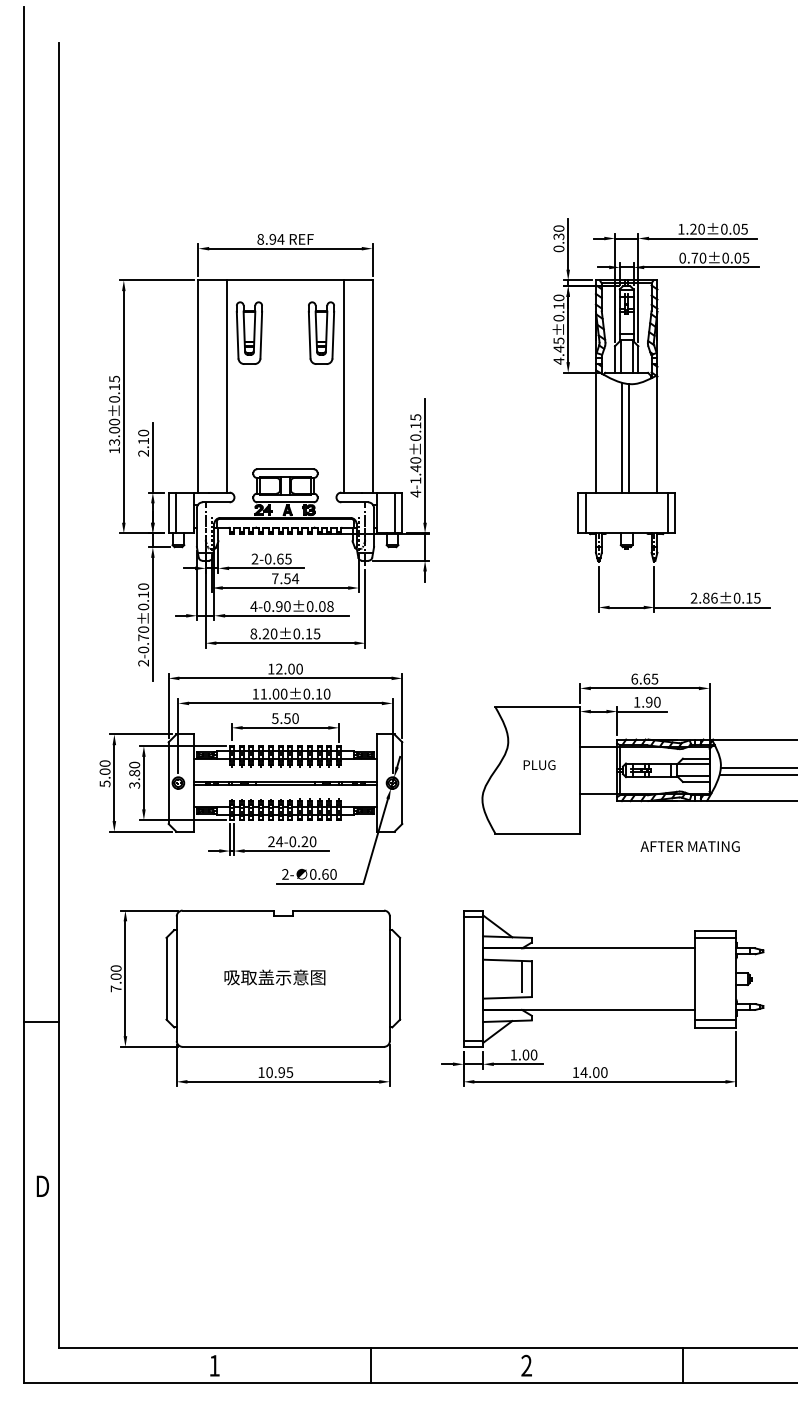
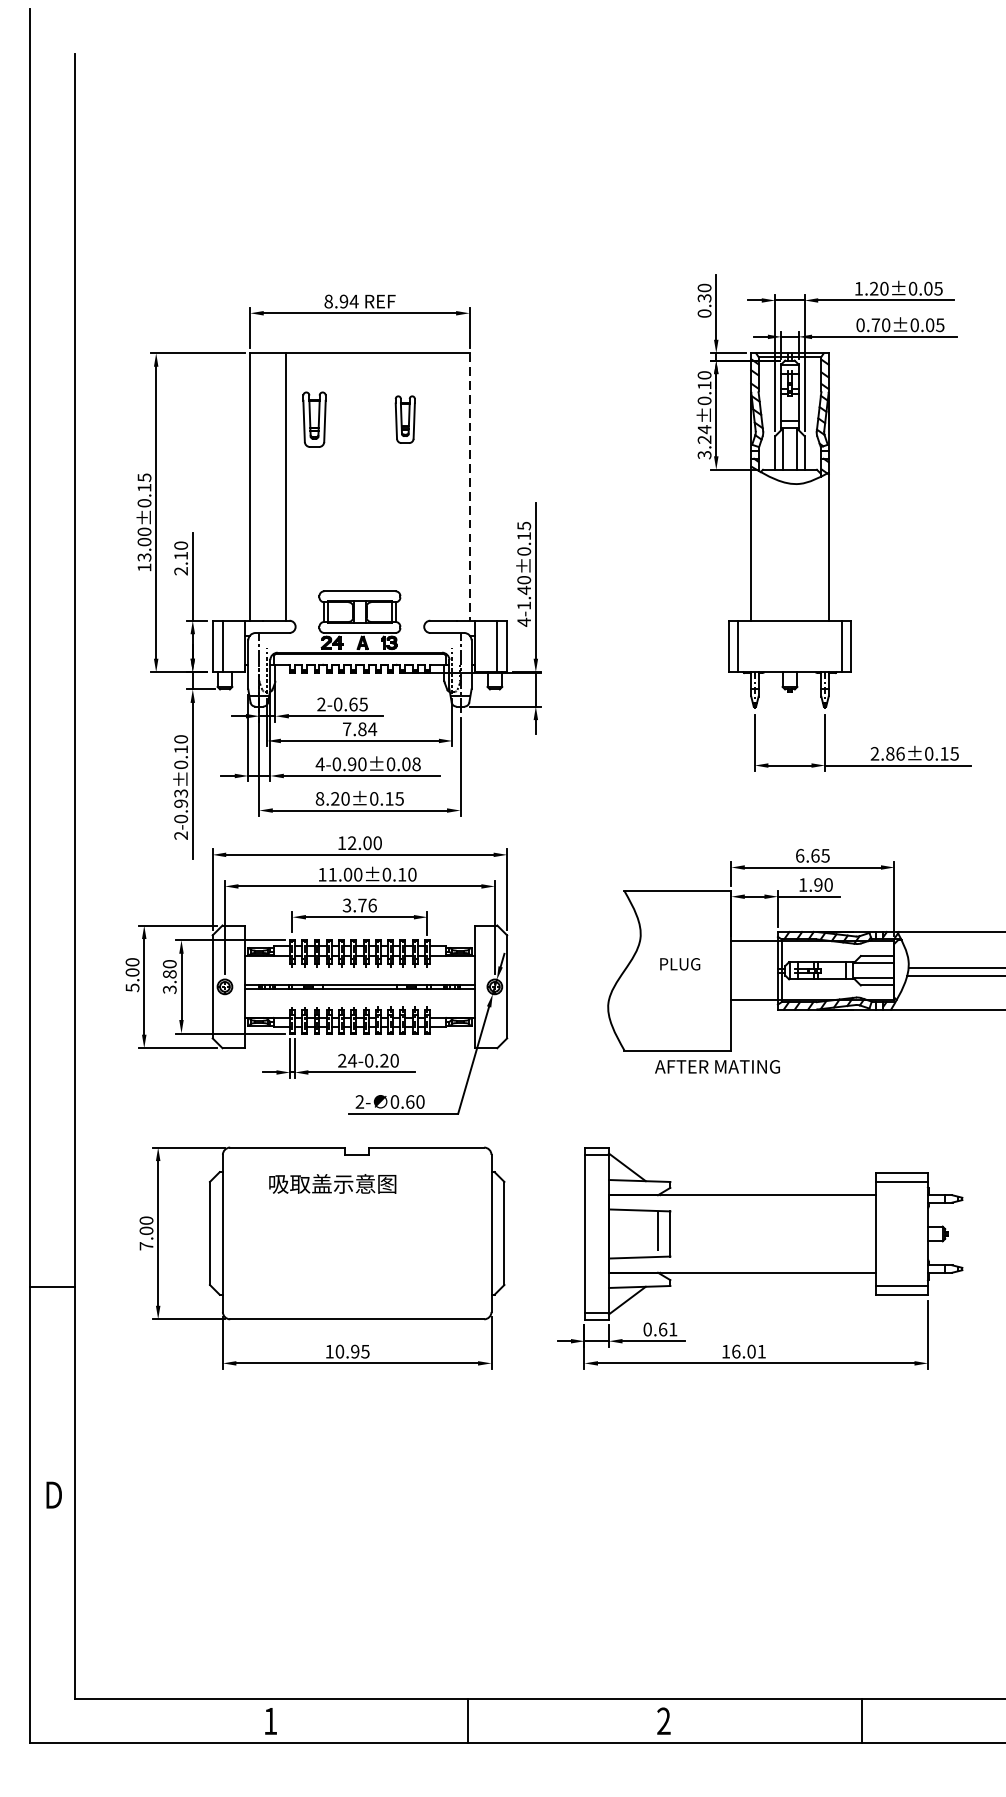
part: (249, 332) -> (314, 418), size x0.7
part: (321, 332) -> (405, 418), size x0.6
text: (558, 350) -> (704, 441), 4.45±0.10 -> 3.24±0.10
line: (344, 386) -> (434, 486), removed
line: (372, 387) -> (469, 488), solid -> dashed
line: (622, 437) -> (784, 551), removed
line: (629, 438) -> (793, 552), removed
text: (287, 578) -> (362, 728), 7.54 -> 7.84
text: (143, 633) -> (180, 798), 2-0.70±0.10 -> 2-0.93±0.10
text: (285, 718) -> (359, 905), 5.50 -> 3.76
text: (689, 846) -> (716, 1066), moved
text: (274, 977) -> (332, 1183), moved
text: (523, 1054) -> (659, 1328), 1.00 -> 0.61
text: (593, 1072) -> (748, 1351), 14.00 -> 16.01

